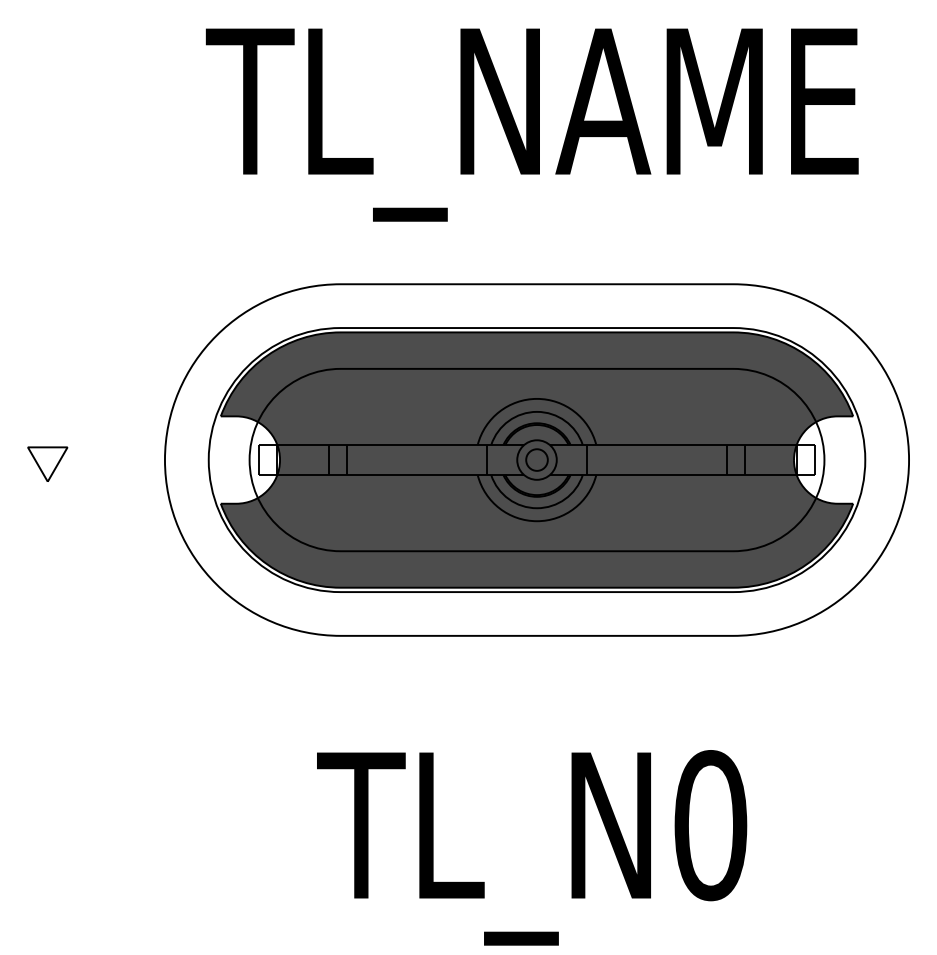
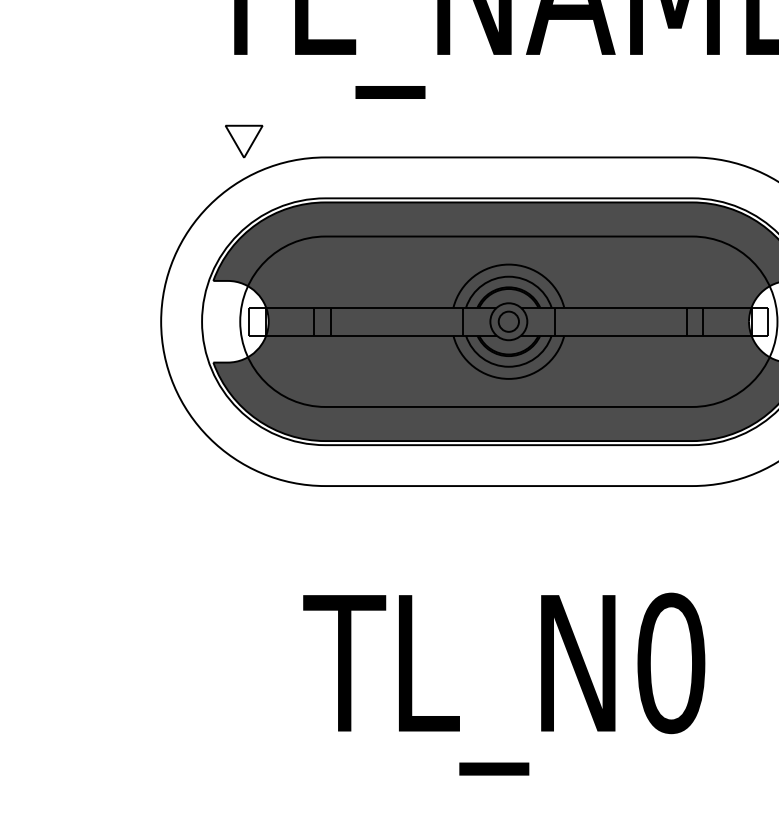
part: (47, 463) -> (243, 140), moved

